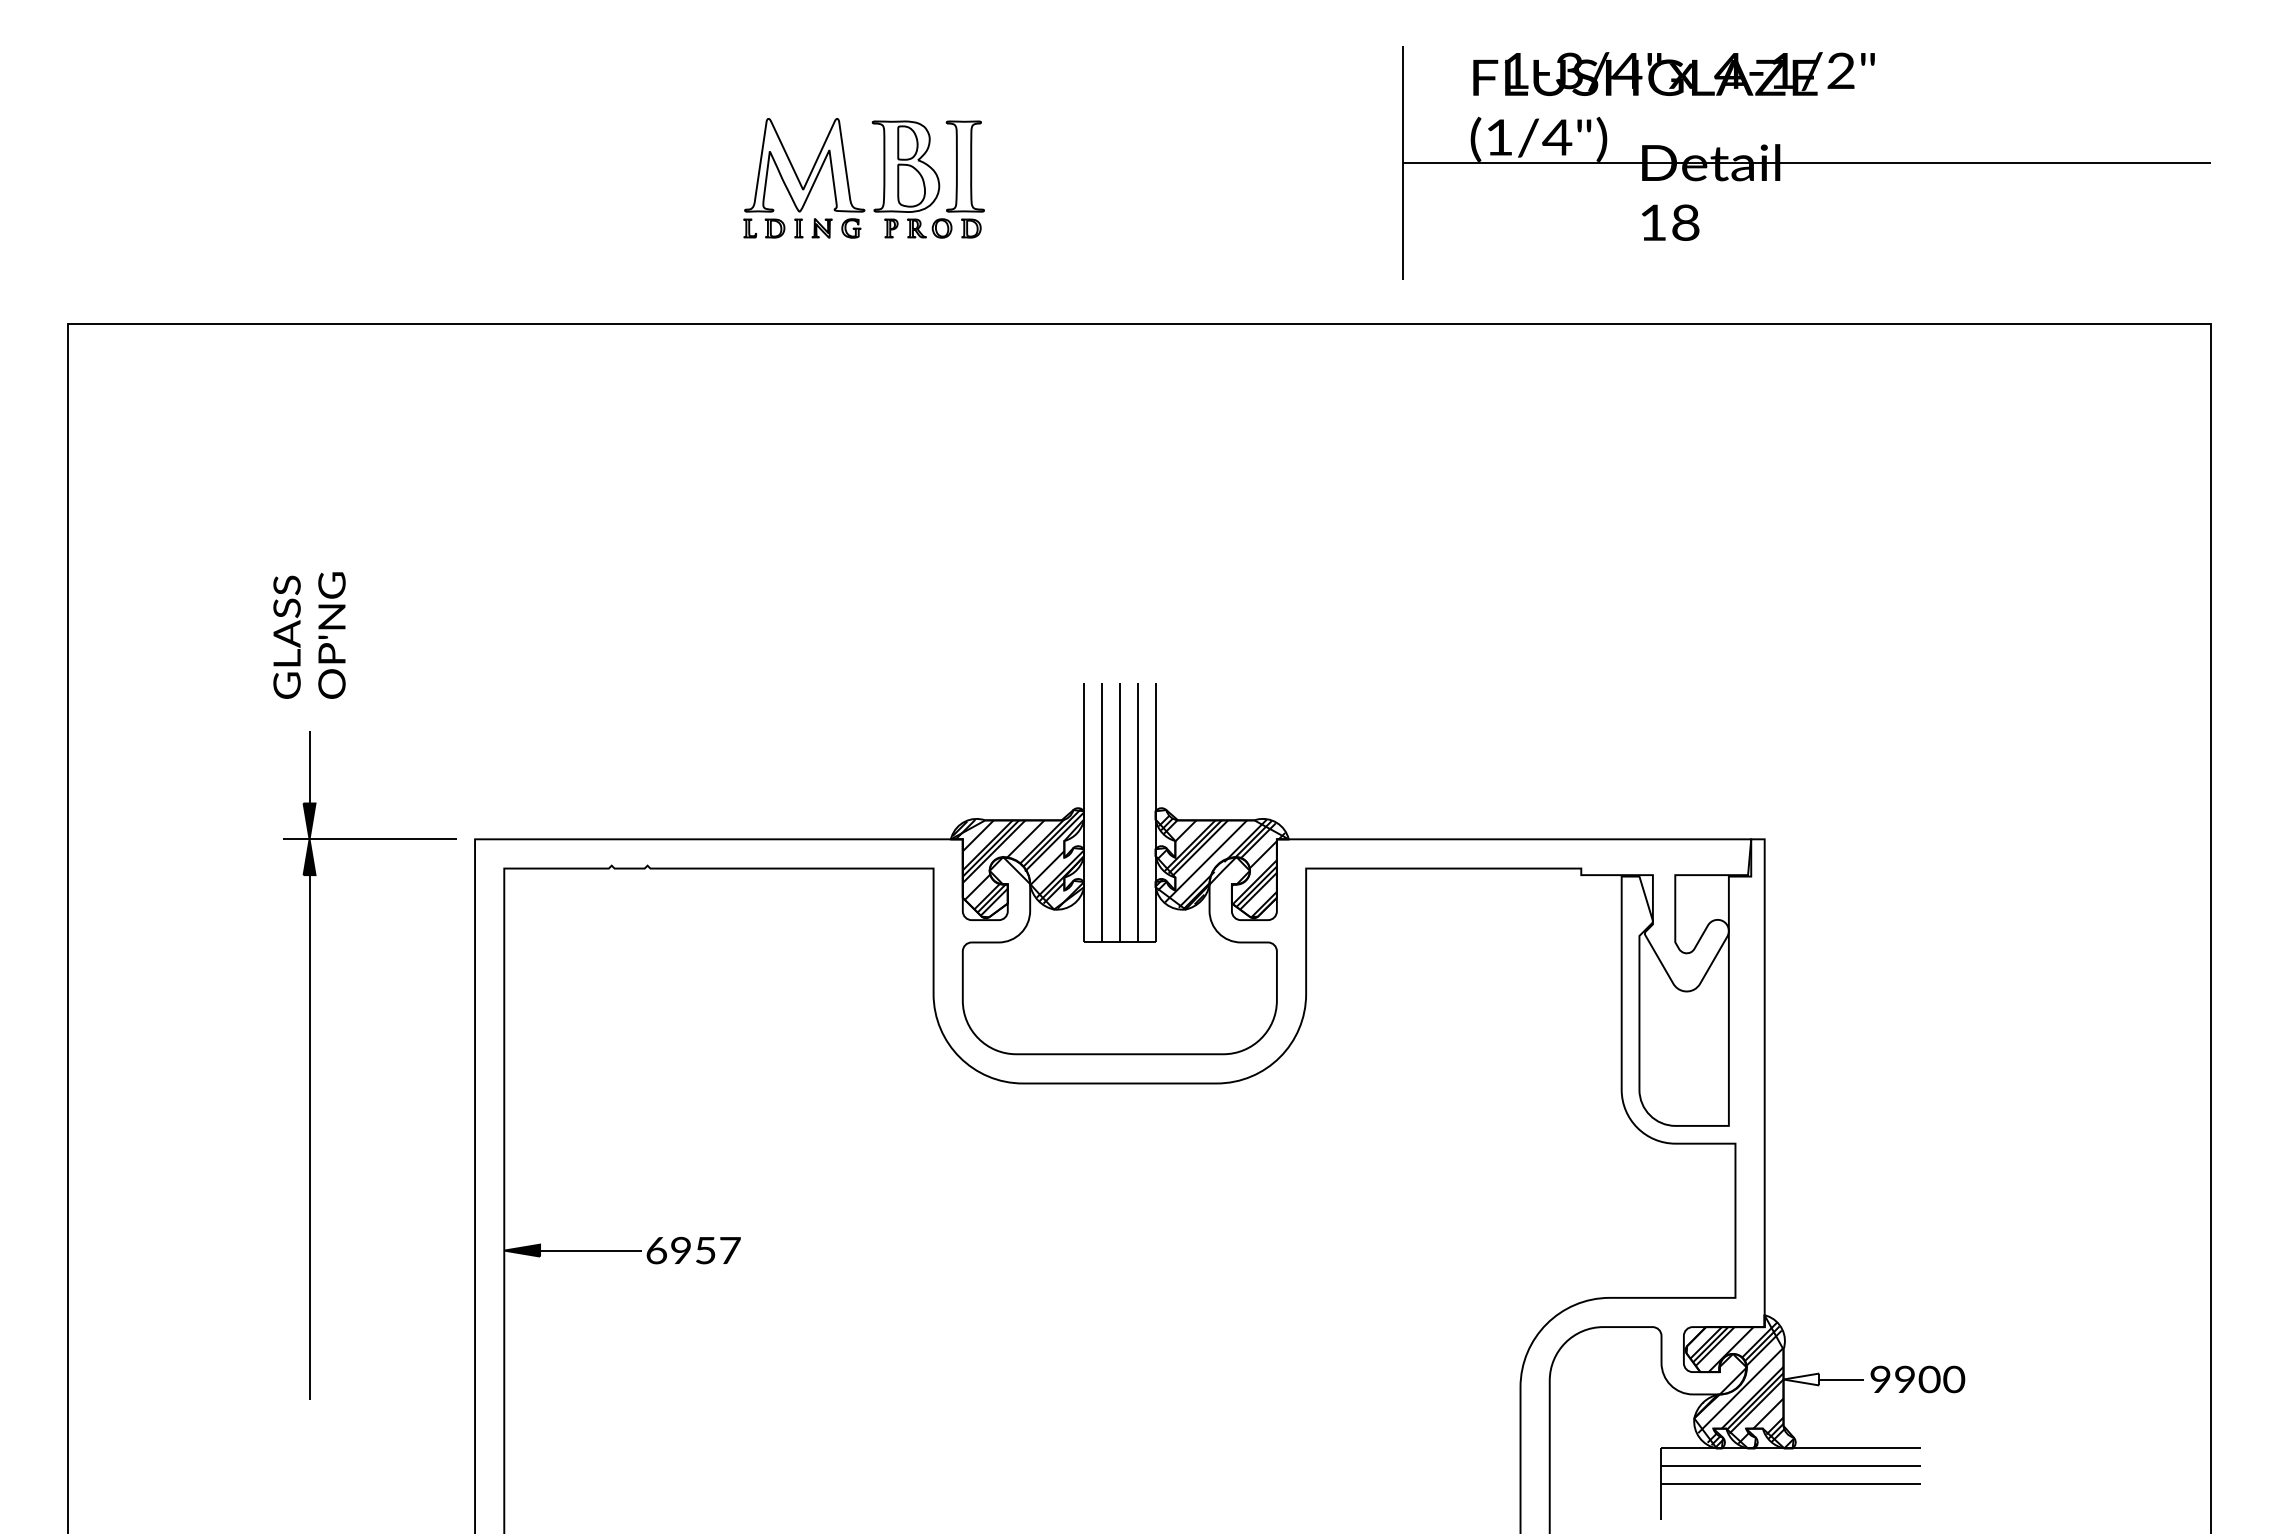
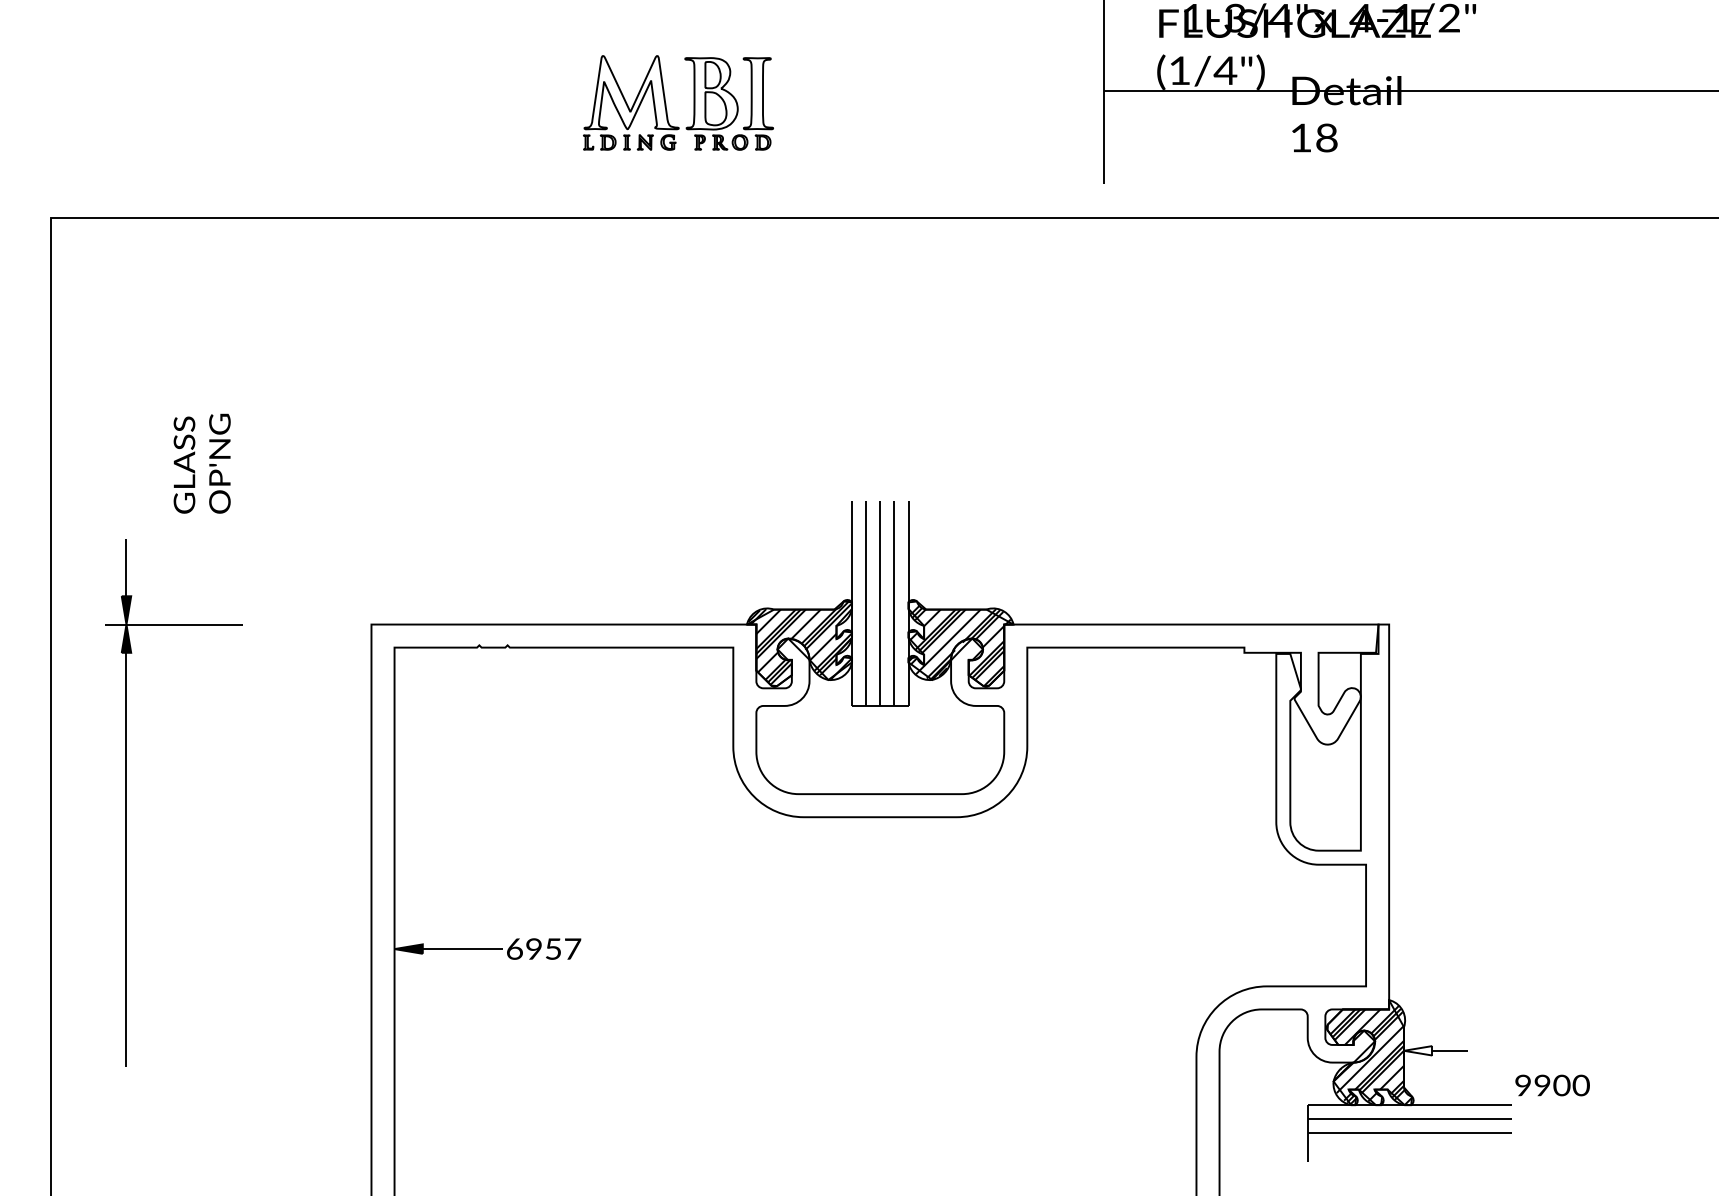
text: (309, 635) -> (202, 463), moved
part: (310, 1065) -> (127, 803), moved
text: (1917, 1379) -> (1552, 1085), moved

